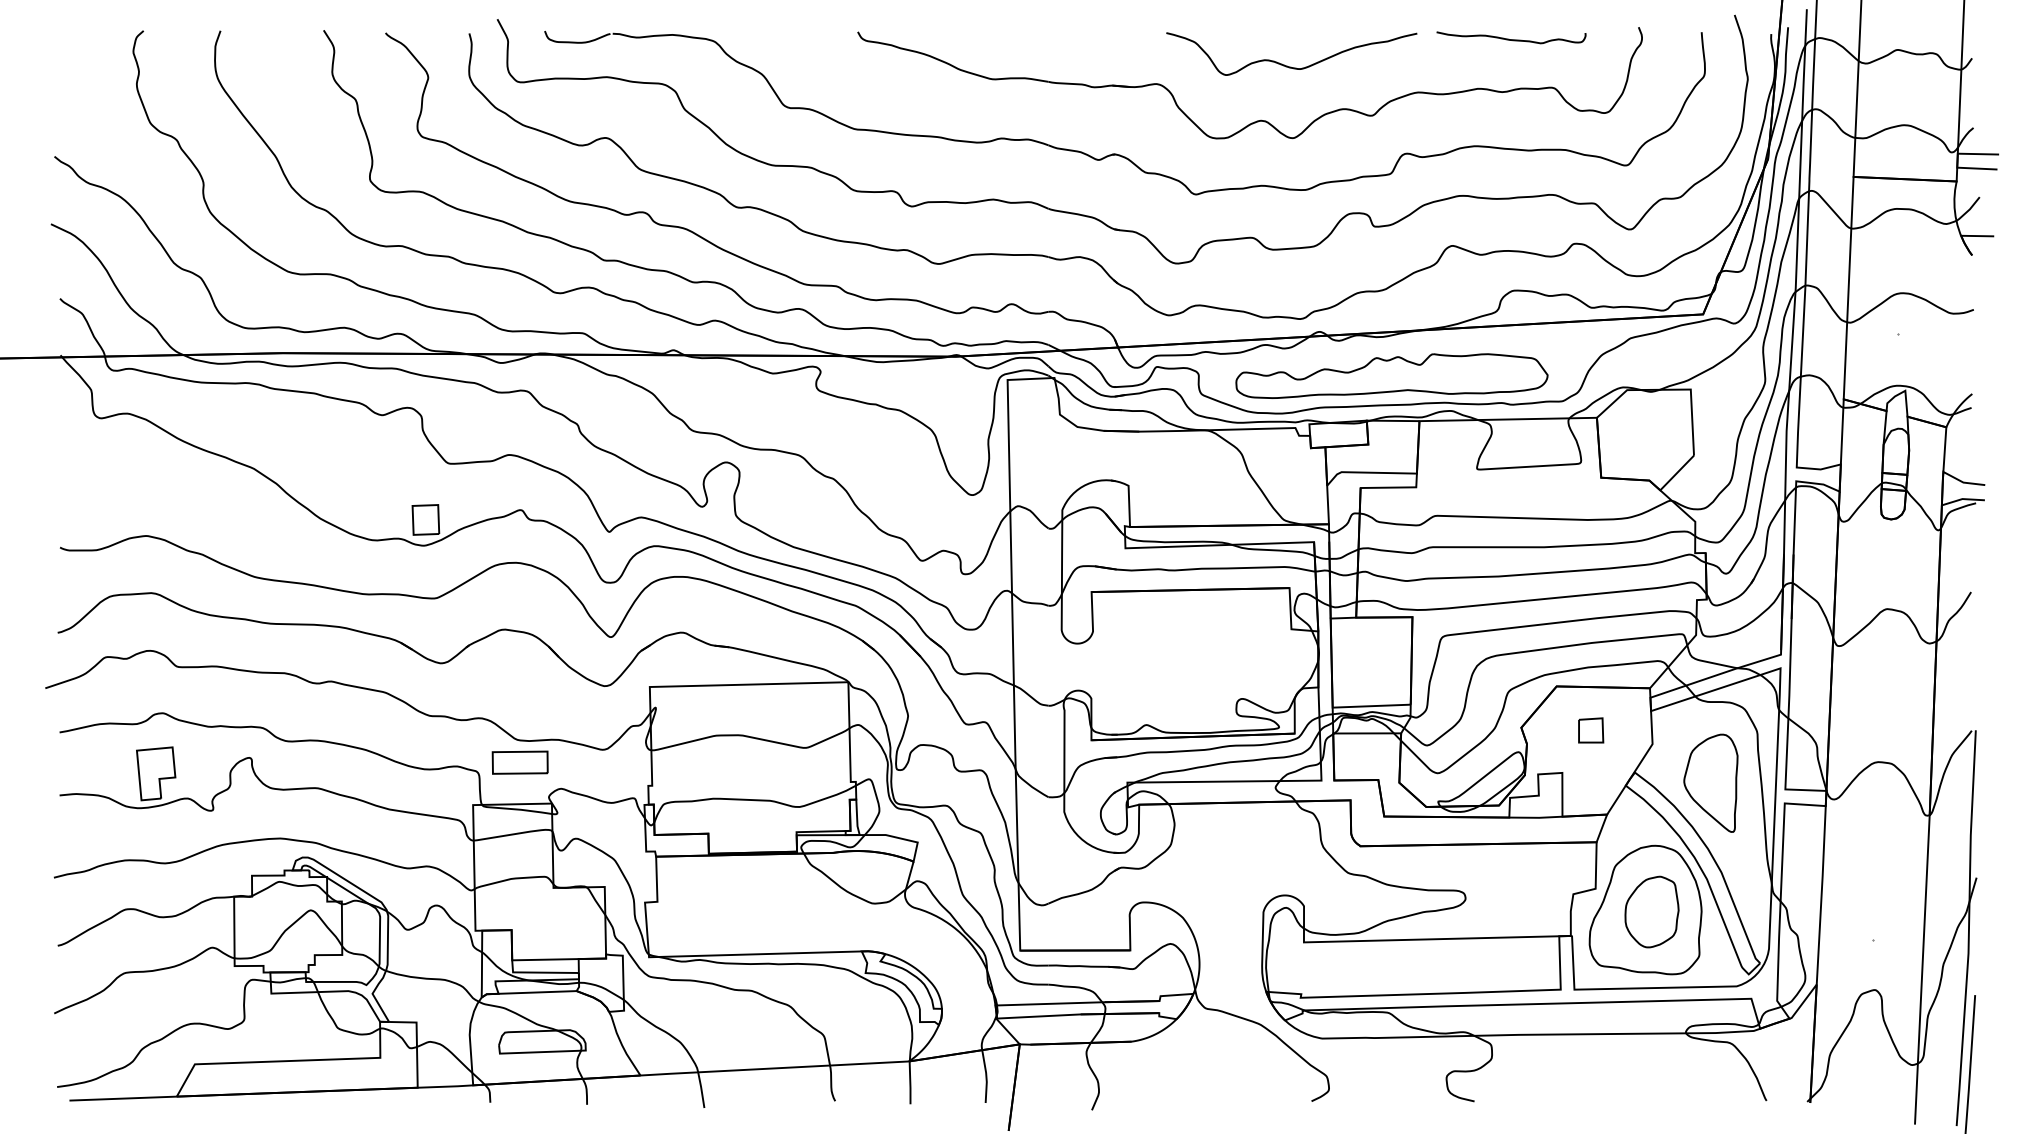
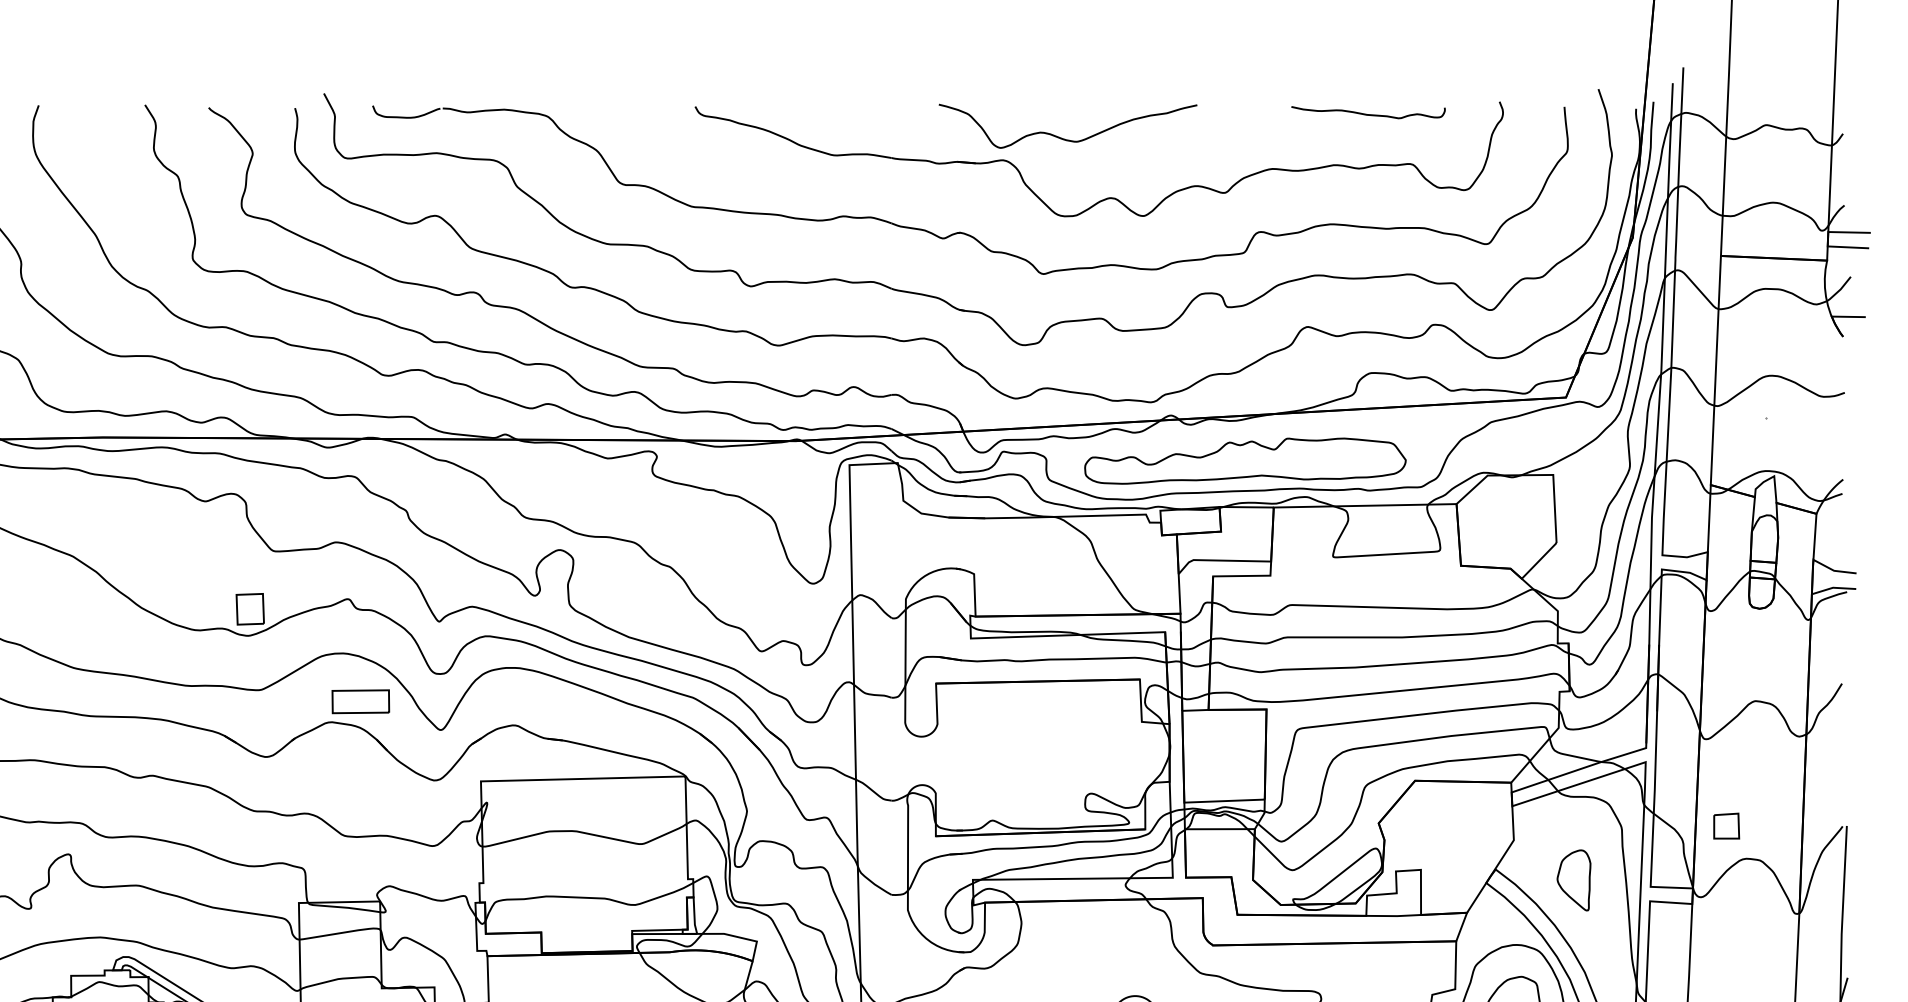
curve: (1287, 65) -> (1063, 138), moved
part: (1591, 730) -> (1727, 826), moved
part: (519, 762) -> (360, 701), moved
part: (1710, 782) -> (1573, 879), size x0.6

